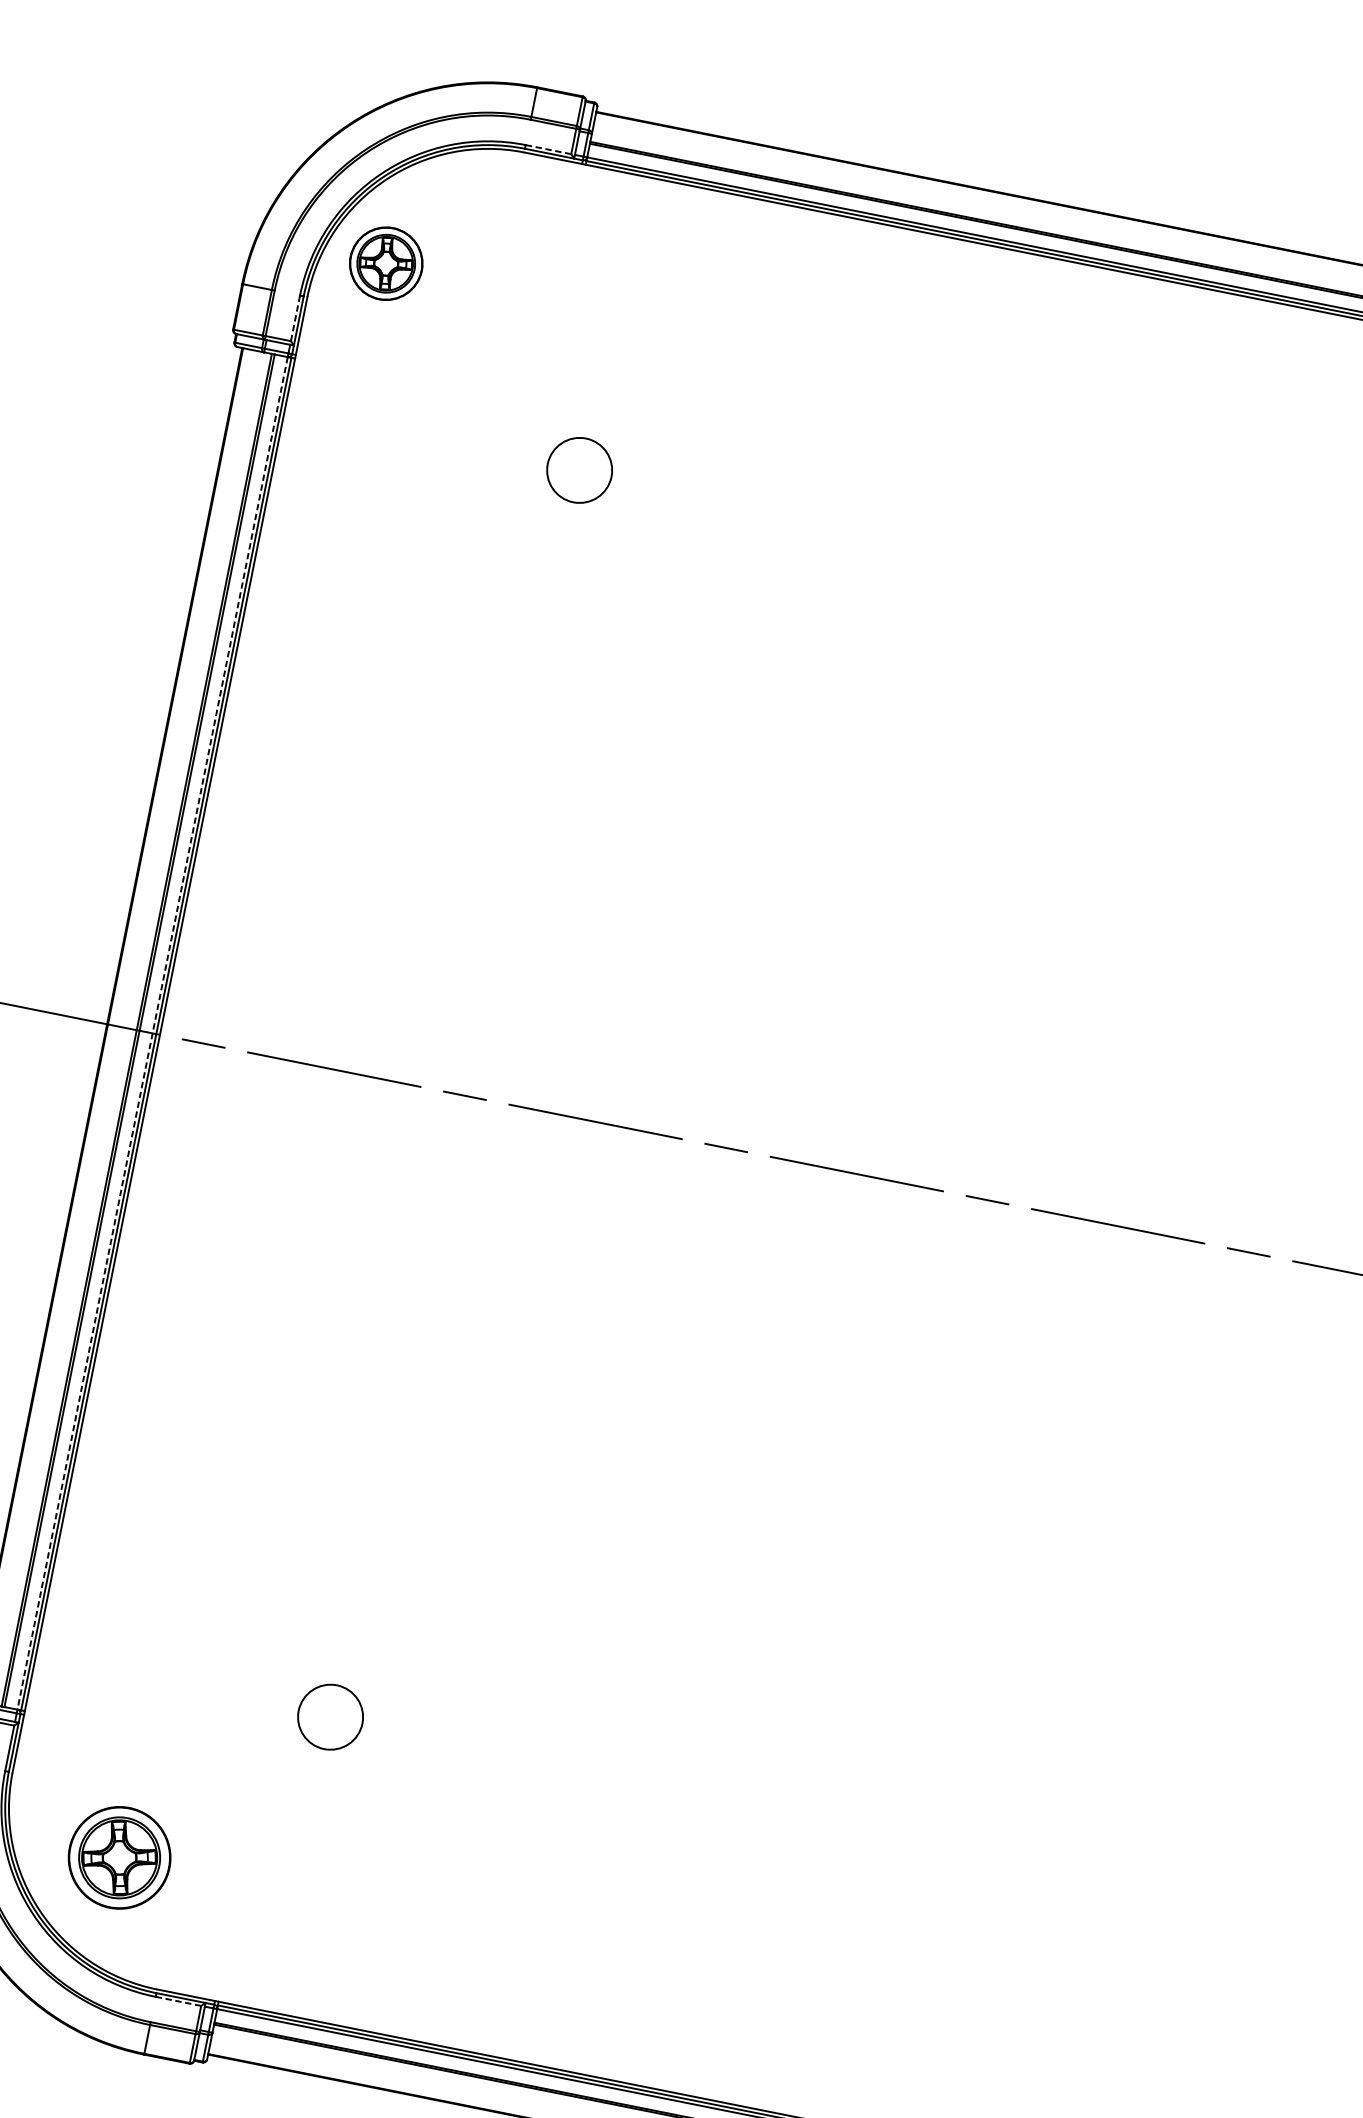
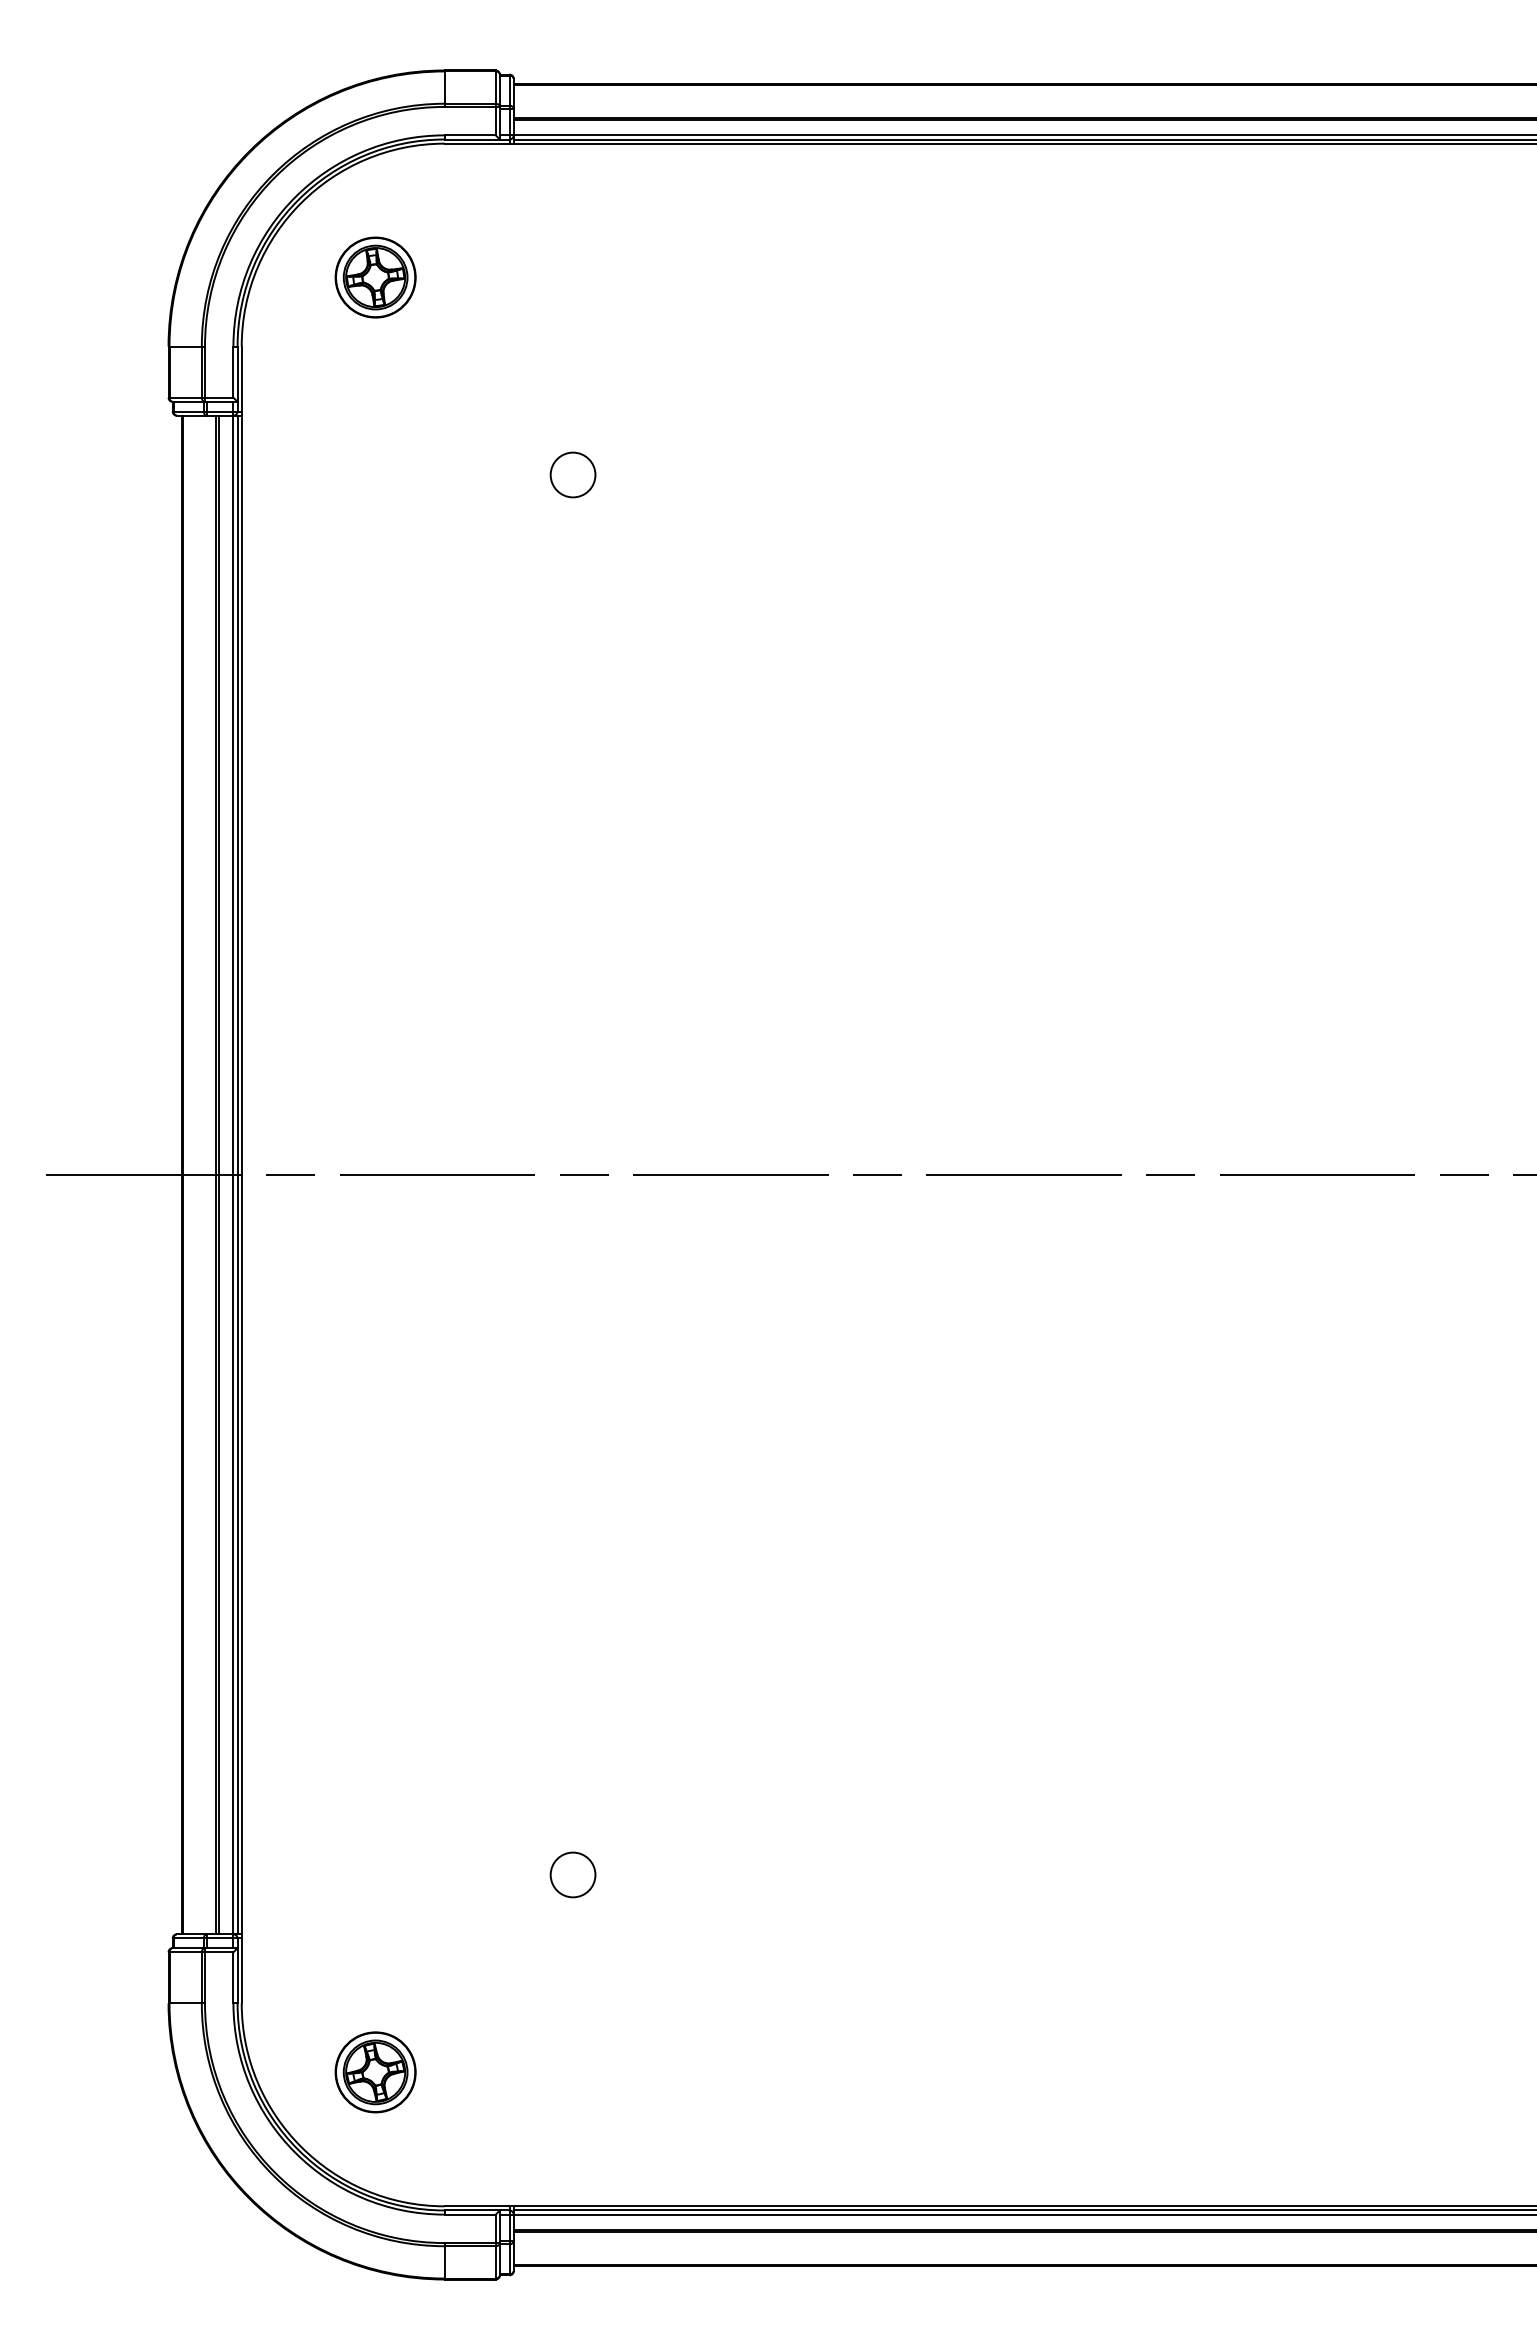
line: (548, 149) -> (470, 135), dashed -> solid
part: (386, 263) -> (375, 277), moved
line: (295, 318) -> (233, 372), dashed -> solid
circle: (579, 469) -> (572, 474), size x0.62
line: (152, 1033) -> (233, 1175), dashed -> solid
circle: (330, 1716) -> (572, 1874), size x0.62
part: (119, 1857) -> (375, 2072), size x0.71
line: (178, 2001) -> (470, 2214), dashed -> solid

